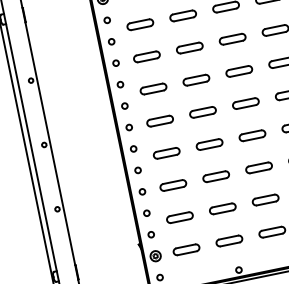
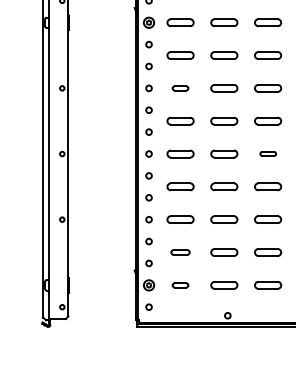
part: (146, 57) -> (180, 88), size x0.6
part: (246, 102) -> (268, 153), size x0.6
part: (179, 217) -> (180, 252), size x0.7
part: (186, 249) -> (180, 285), size x0.6

